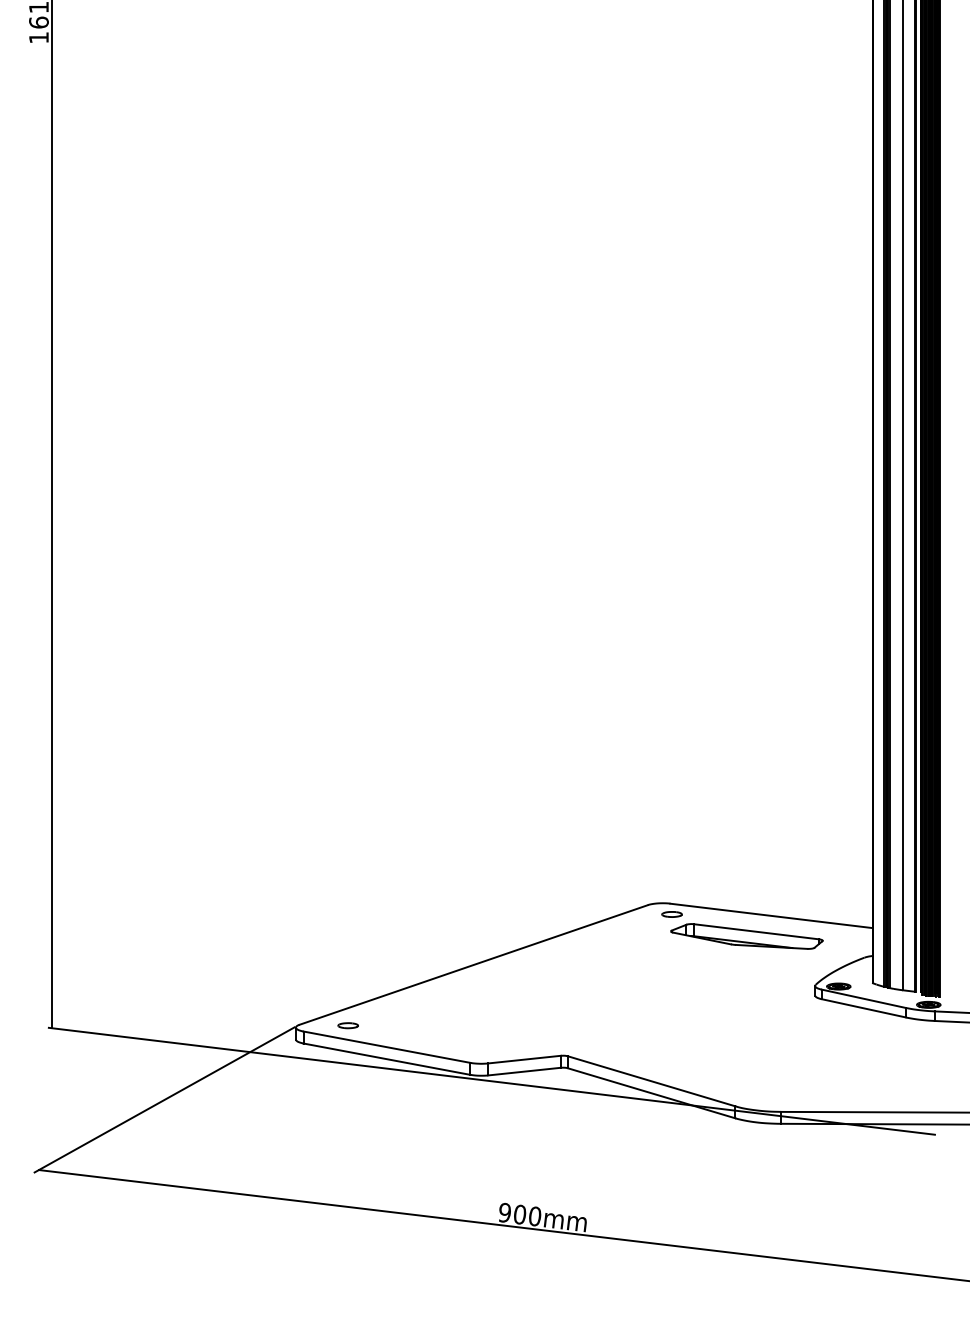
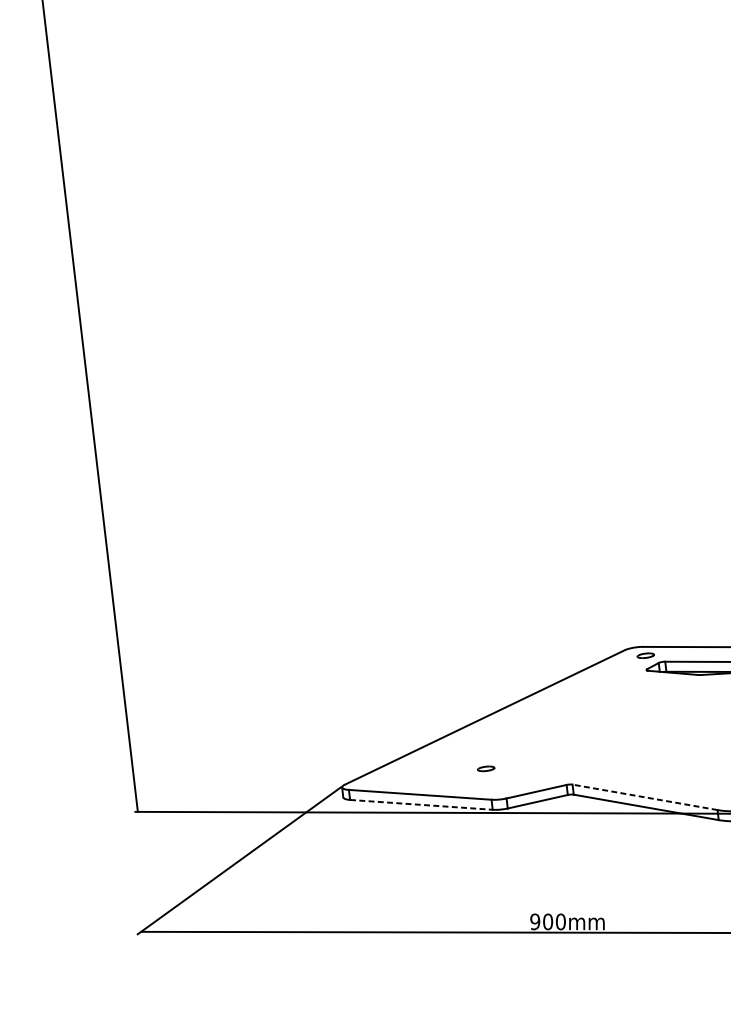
part: (347, 1025) -> (485, 768), moved
line: (386, 1059) -> (421, 805), solid -> dashed
line: (651, 1081) -> (644, 797), solid -> dashed

